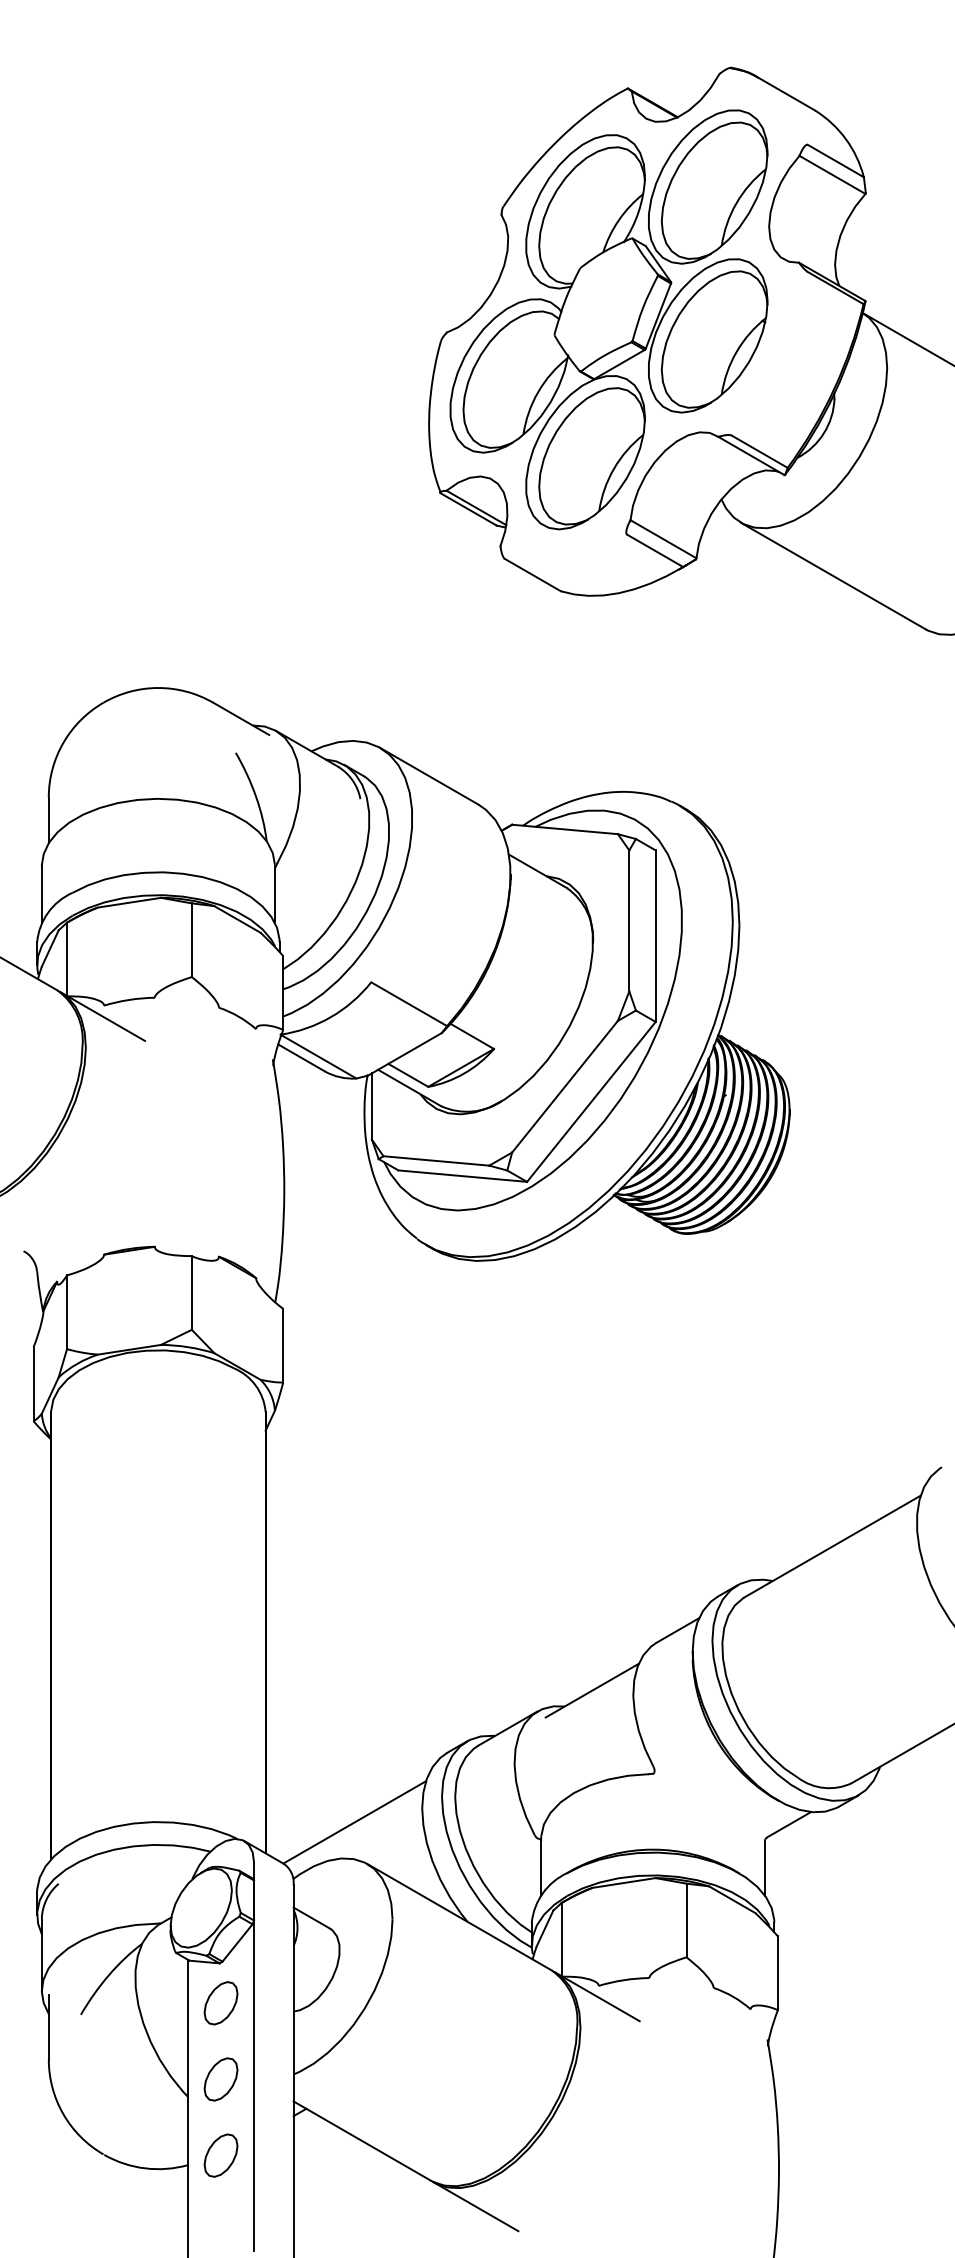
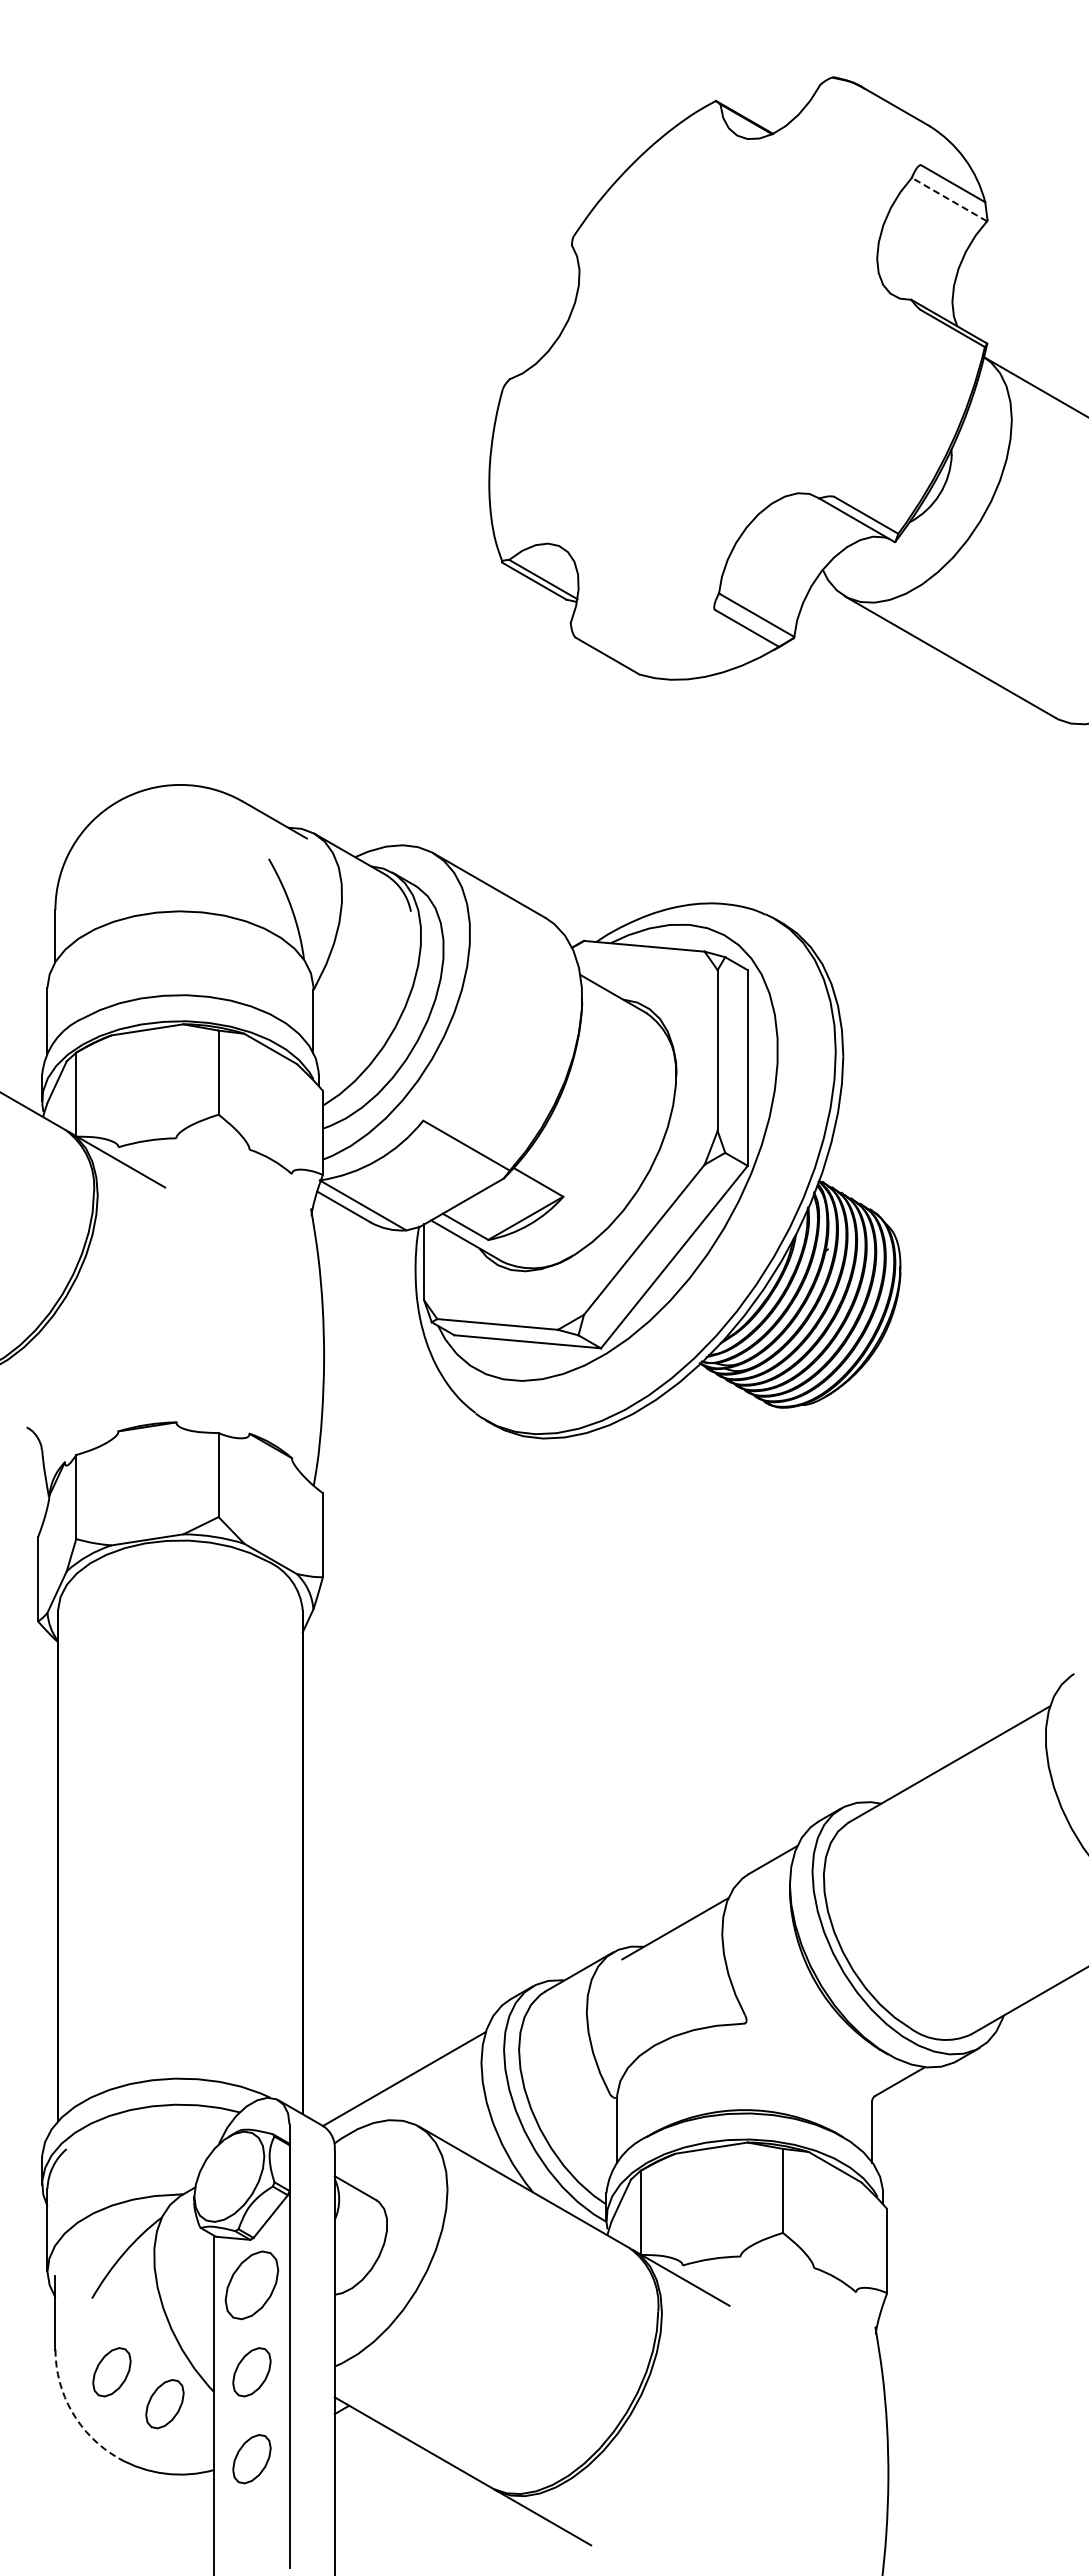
line: (832, 174) -> (949, 199), solid -> dashed
part: (608, 319) -> (694, 364), removed
part: (220, 2003) -> (251, 2285), size x1.4
part: (97, 2079) -> (111, 2372), added
part: (144, 2107) -> (164, 2404), added
arc: (63, 2114) -> (72, 2412), solid -> dashed

